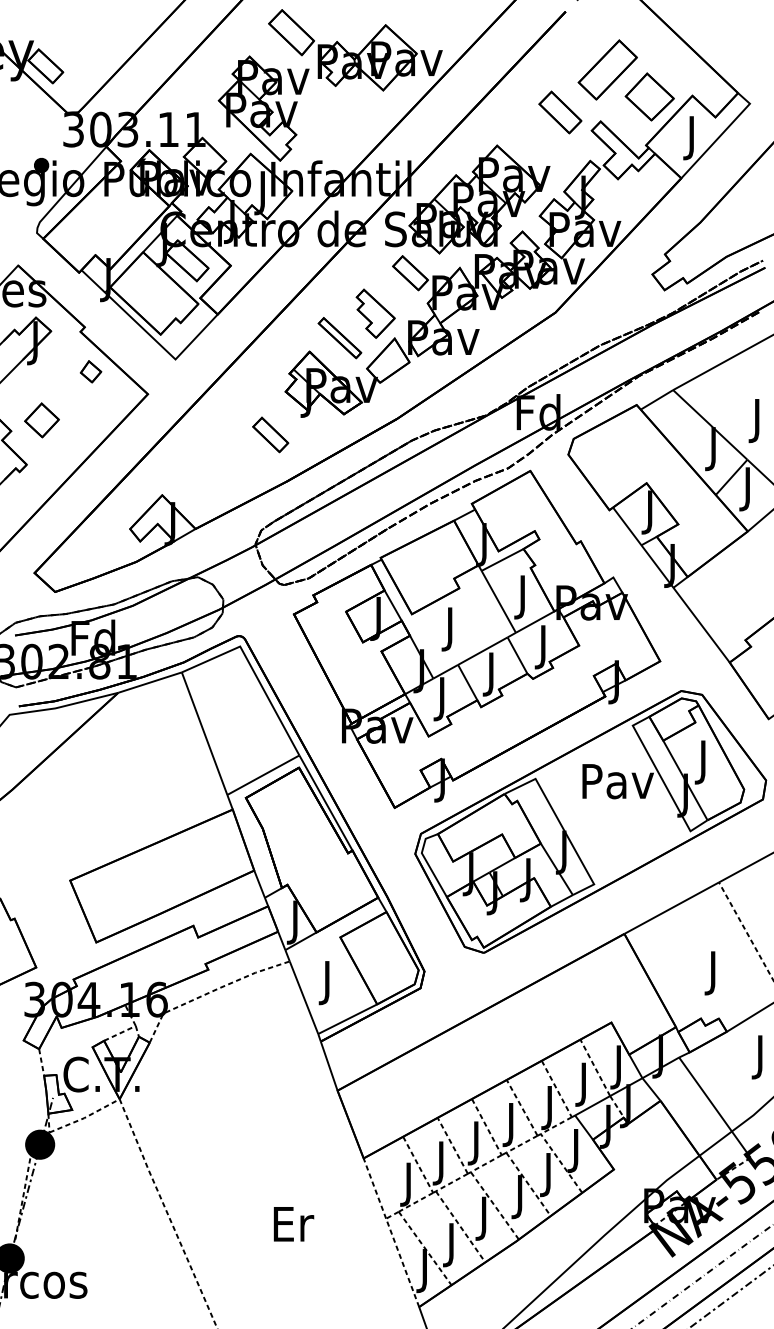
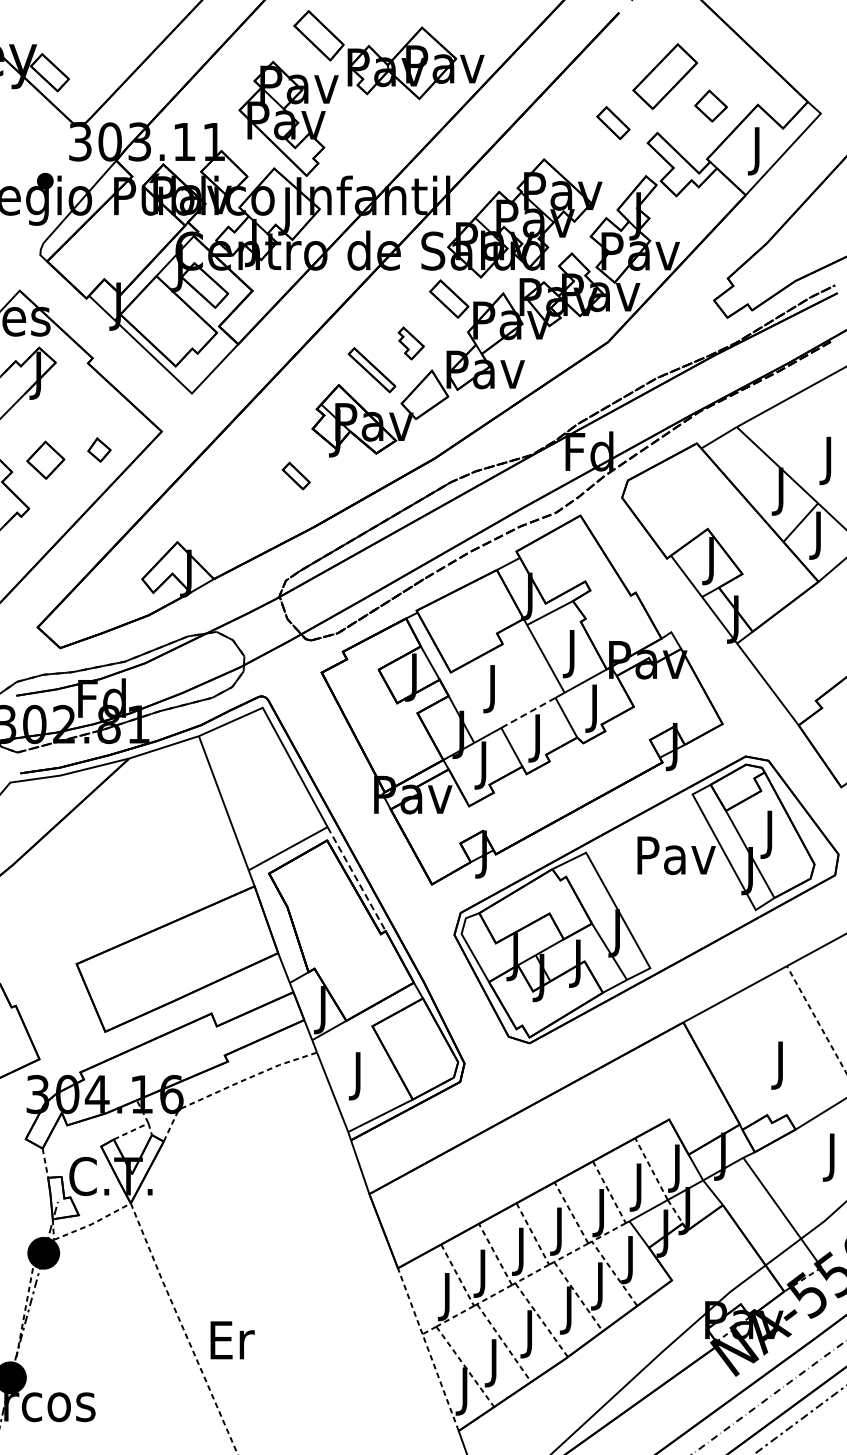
part: (649, 96) -> (710, 105), size x0.6
part: (560, 111) -> (613, 122), size x0.7
part: (376, 313) -> (411, 343), size x0.6
part: (91, 371) -> (99, 449), moved
part: (270, 434) -> (296, 475), size x0.7
line: (482, 651) -> (528, 713), solid -> dashed
line: (325, 803) -> (356, 879), solid -> dashed
text: (293, 1224) -> (232, 1340), moved

